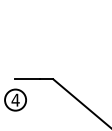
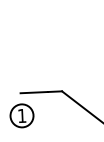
text: (15, 99) -> (21, 115), 4 -> 1

